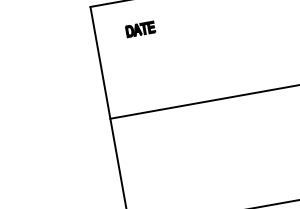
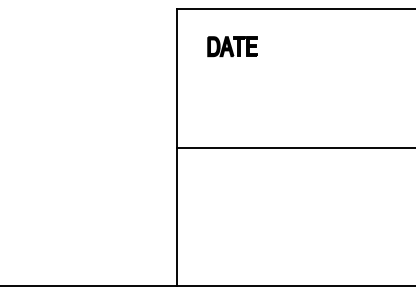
part: (140, 29) -> (232, 46), size x1.43

